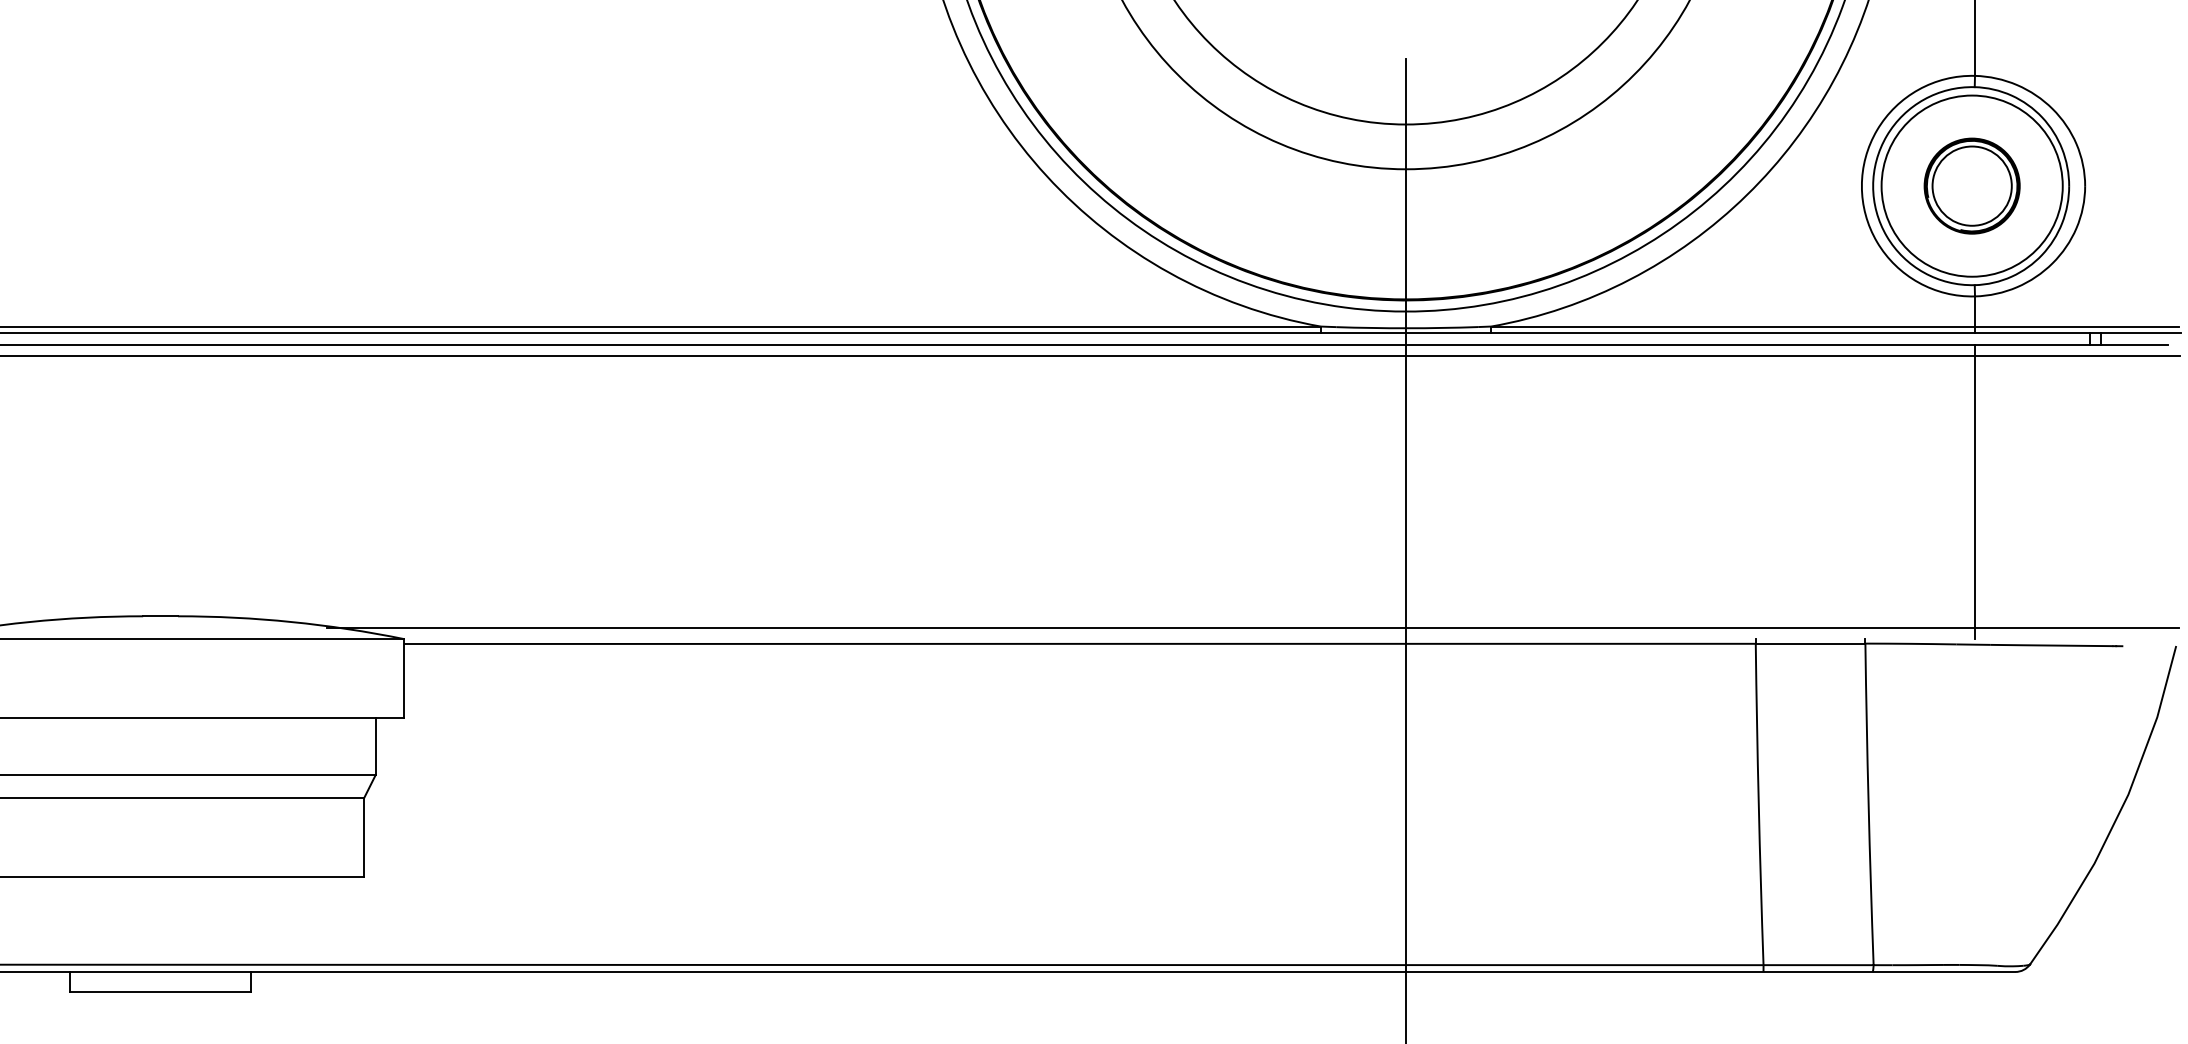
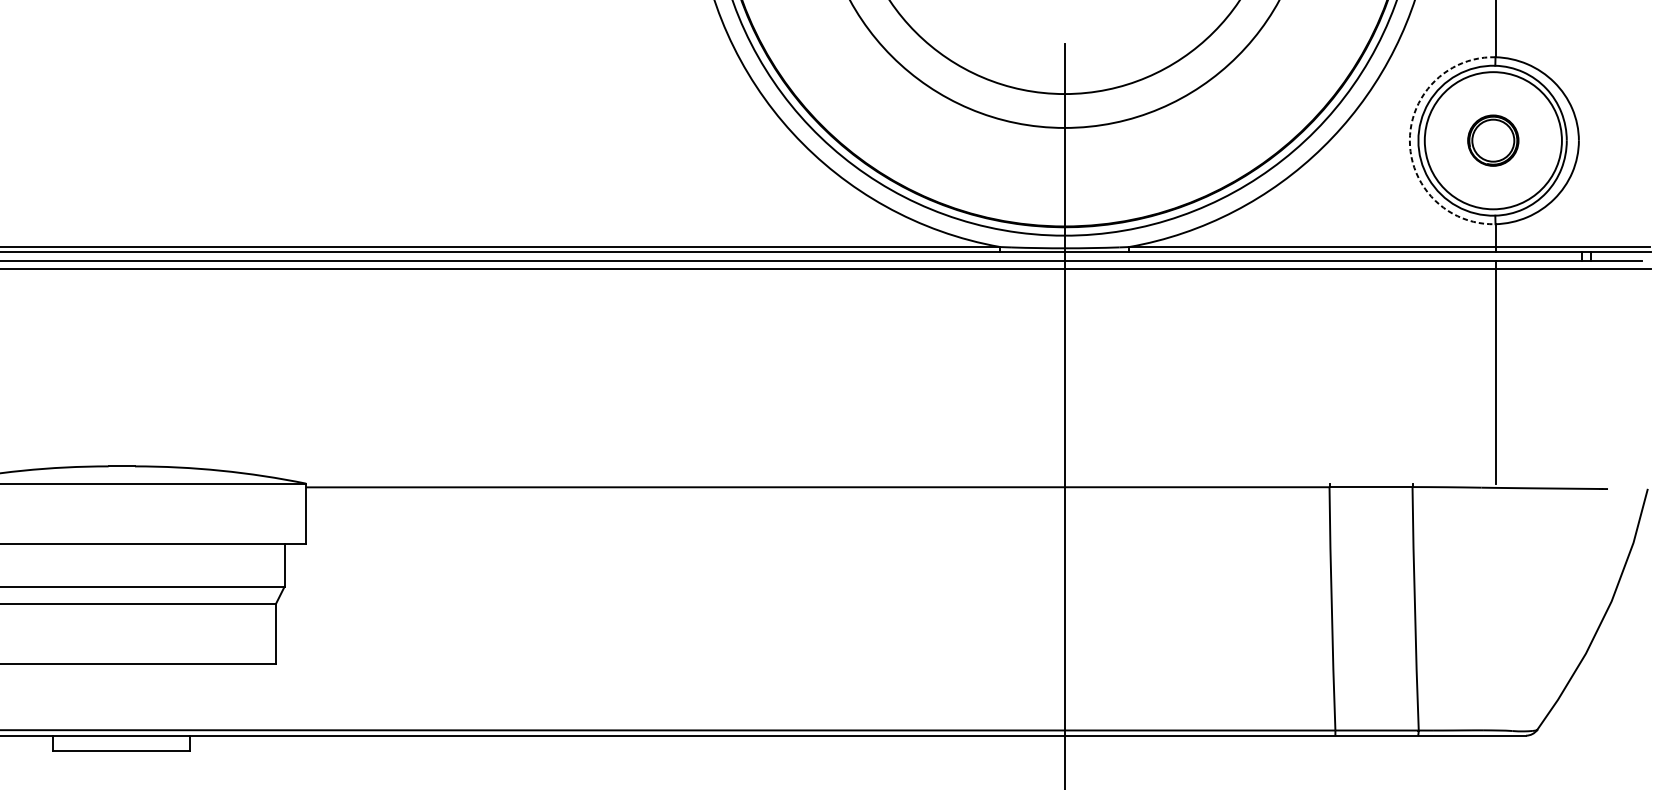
part: (1971, 185) -> (1492, 140), size x0.7
arc: (1861, 186) -> (1409, 140), solid -> dashed
line: (1253, 627) -> (949, 474), removed

